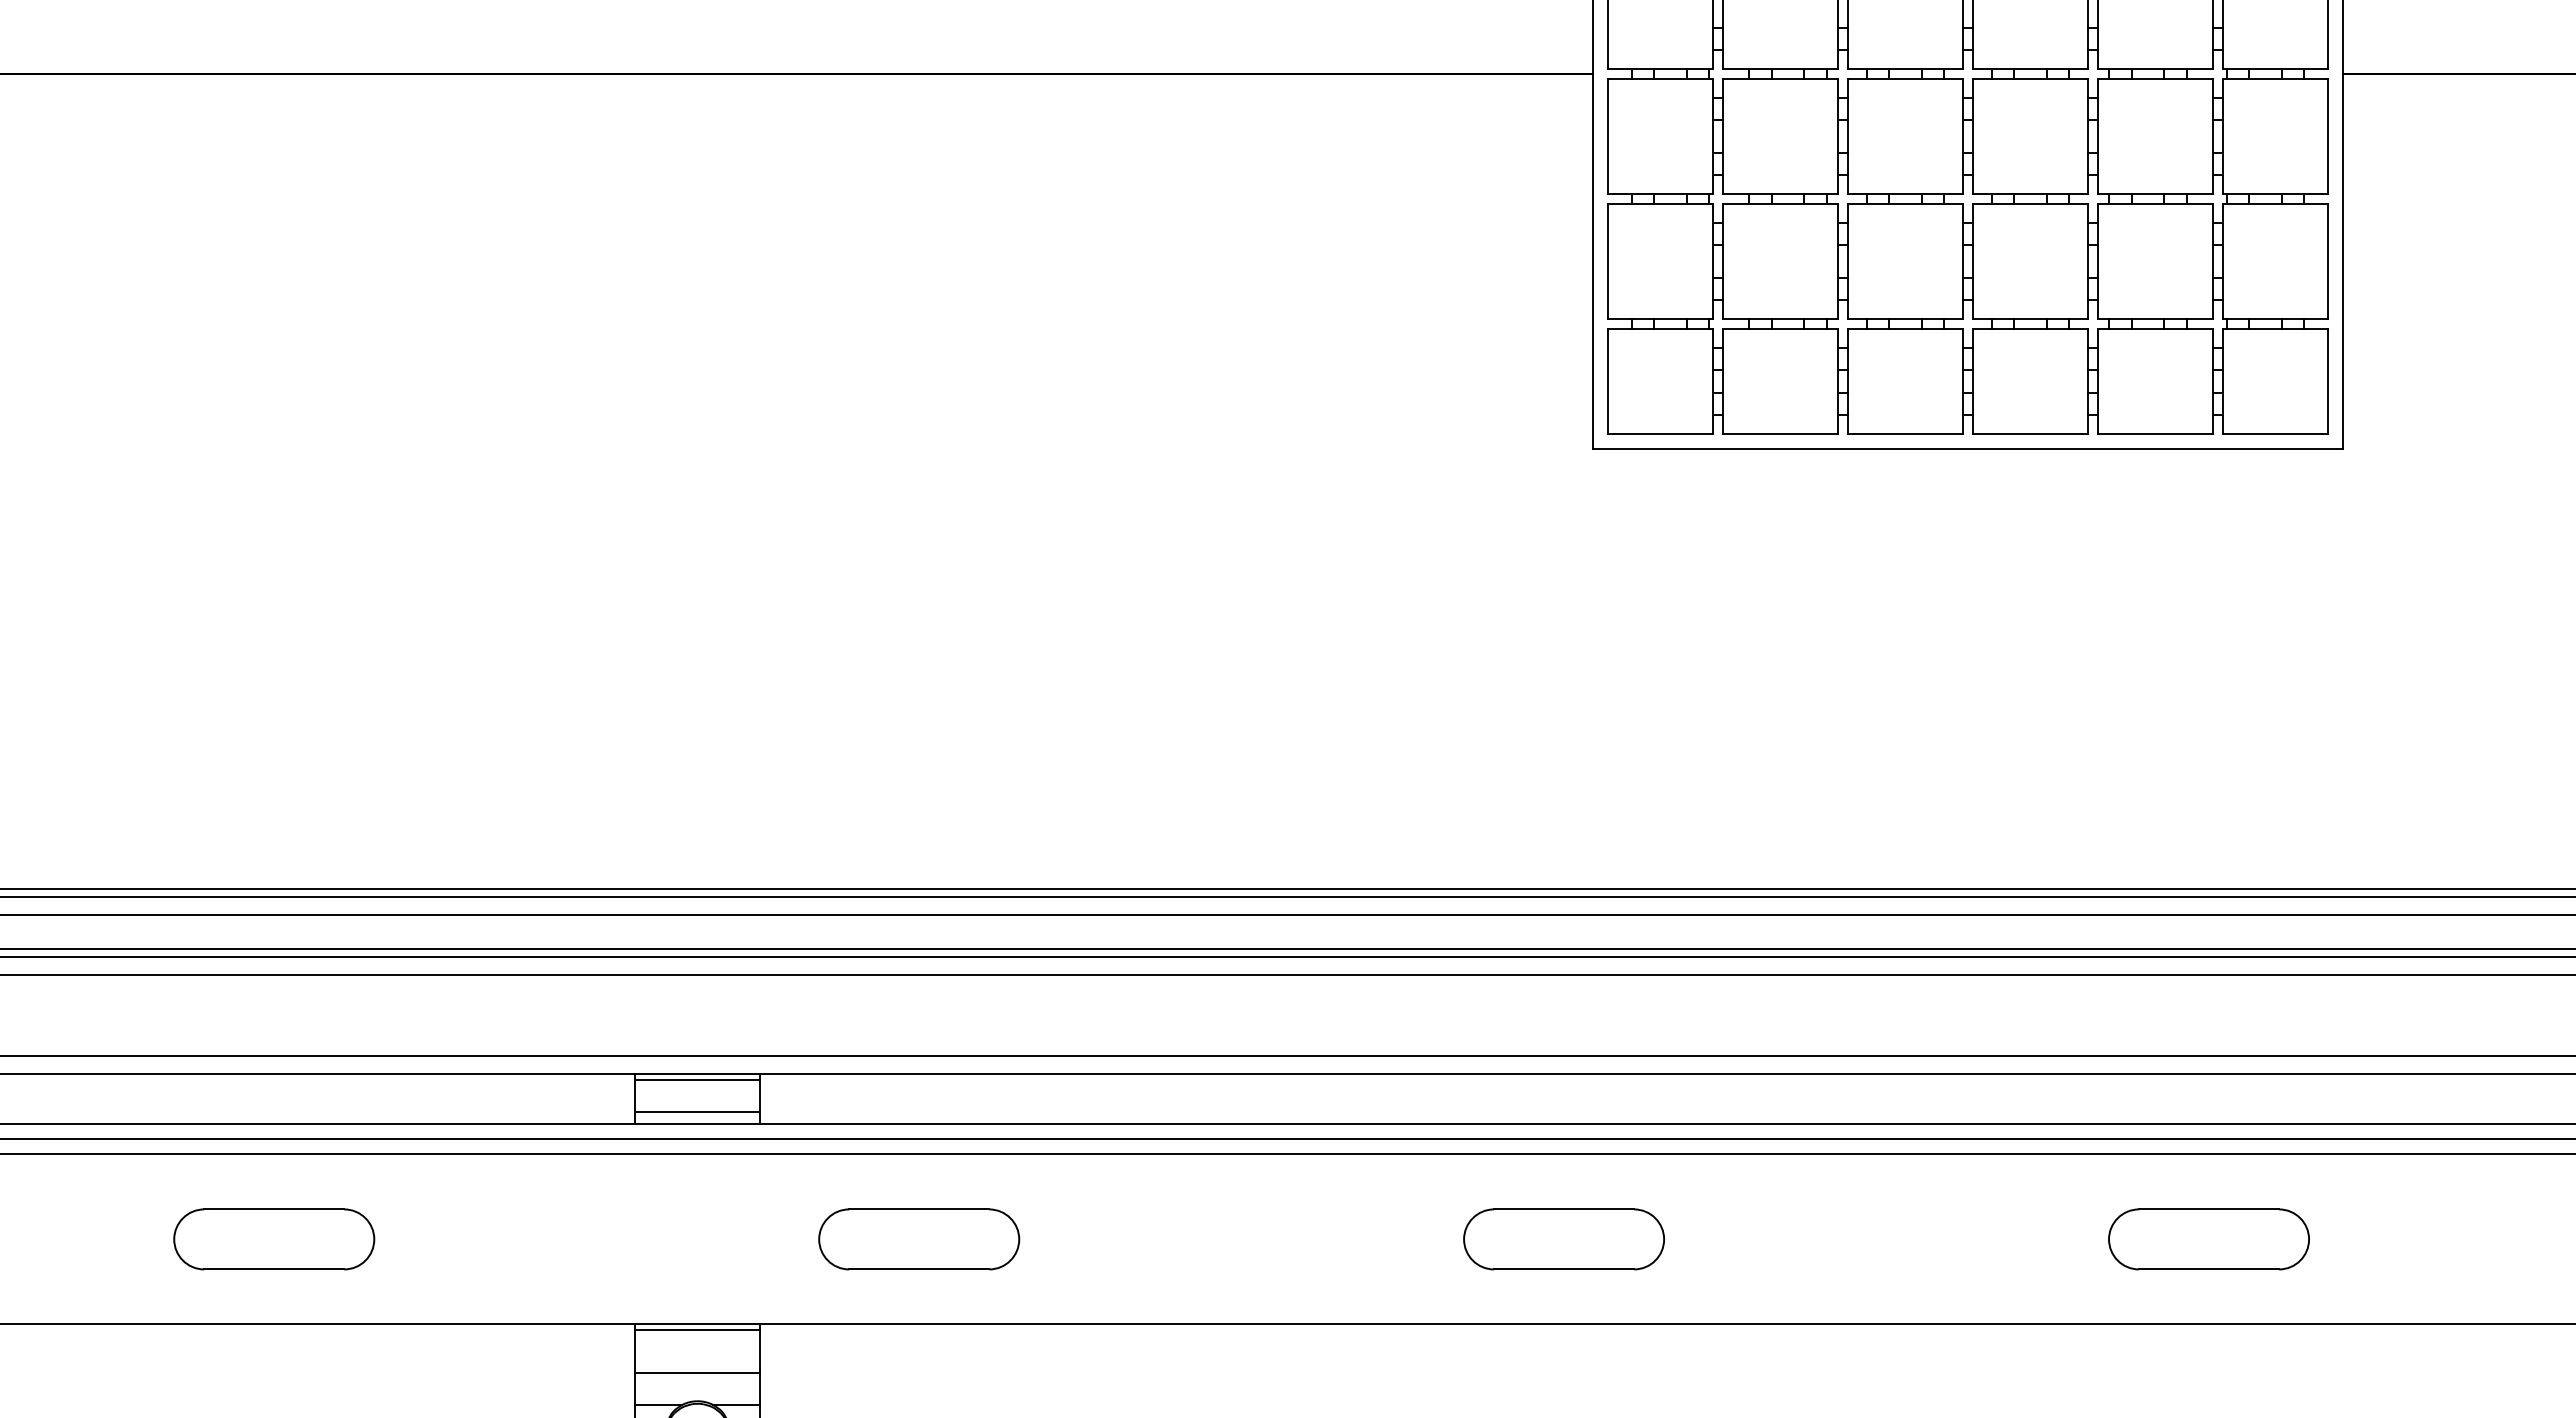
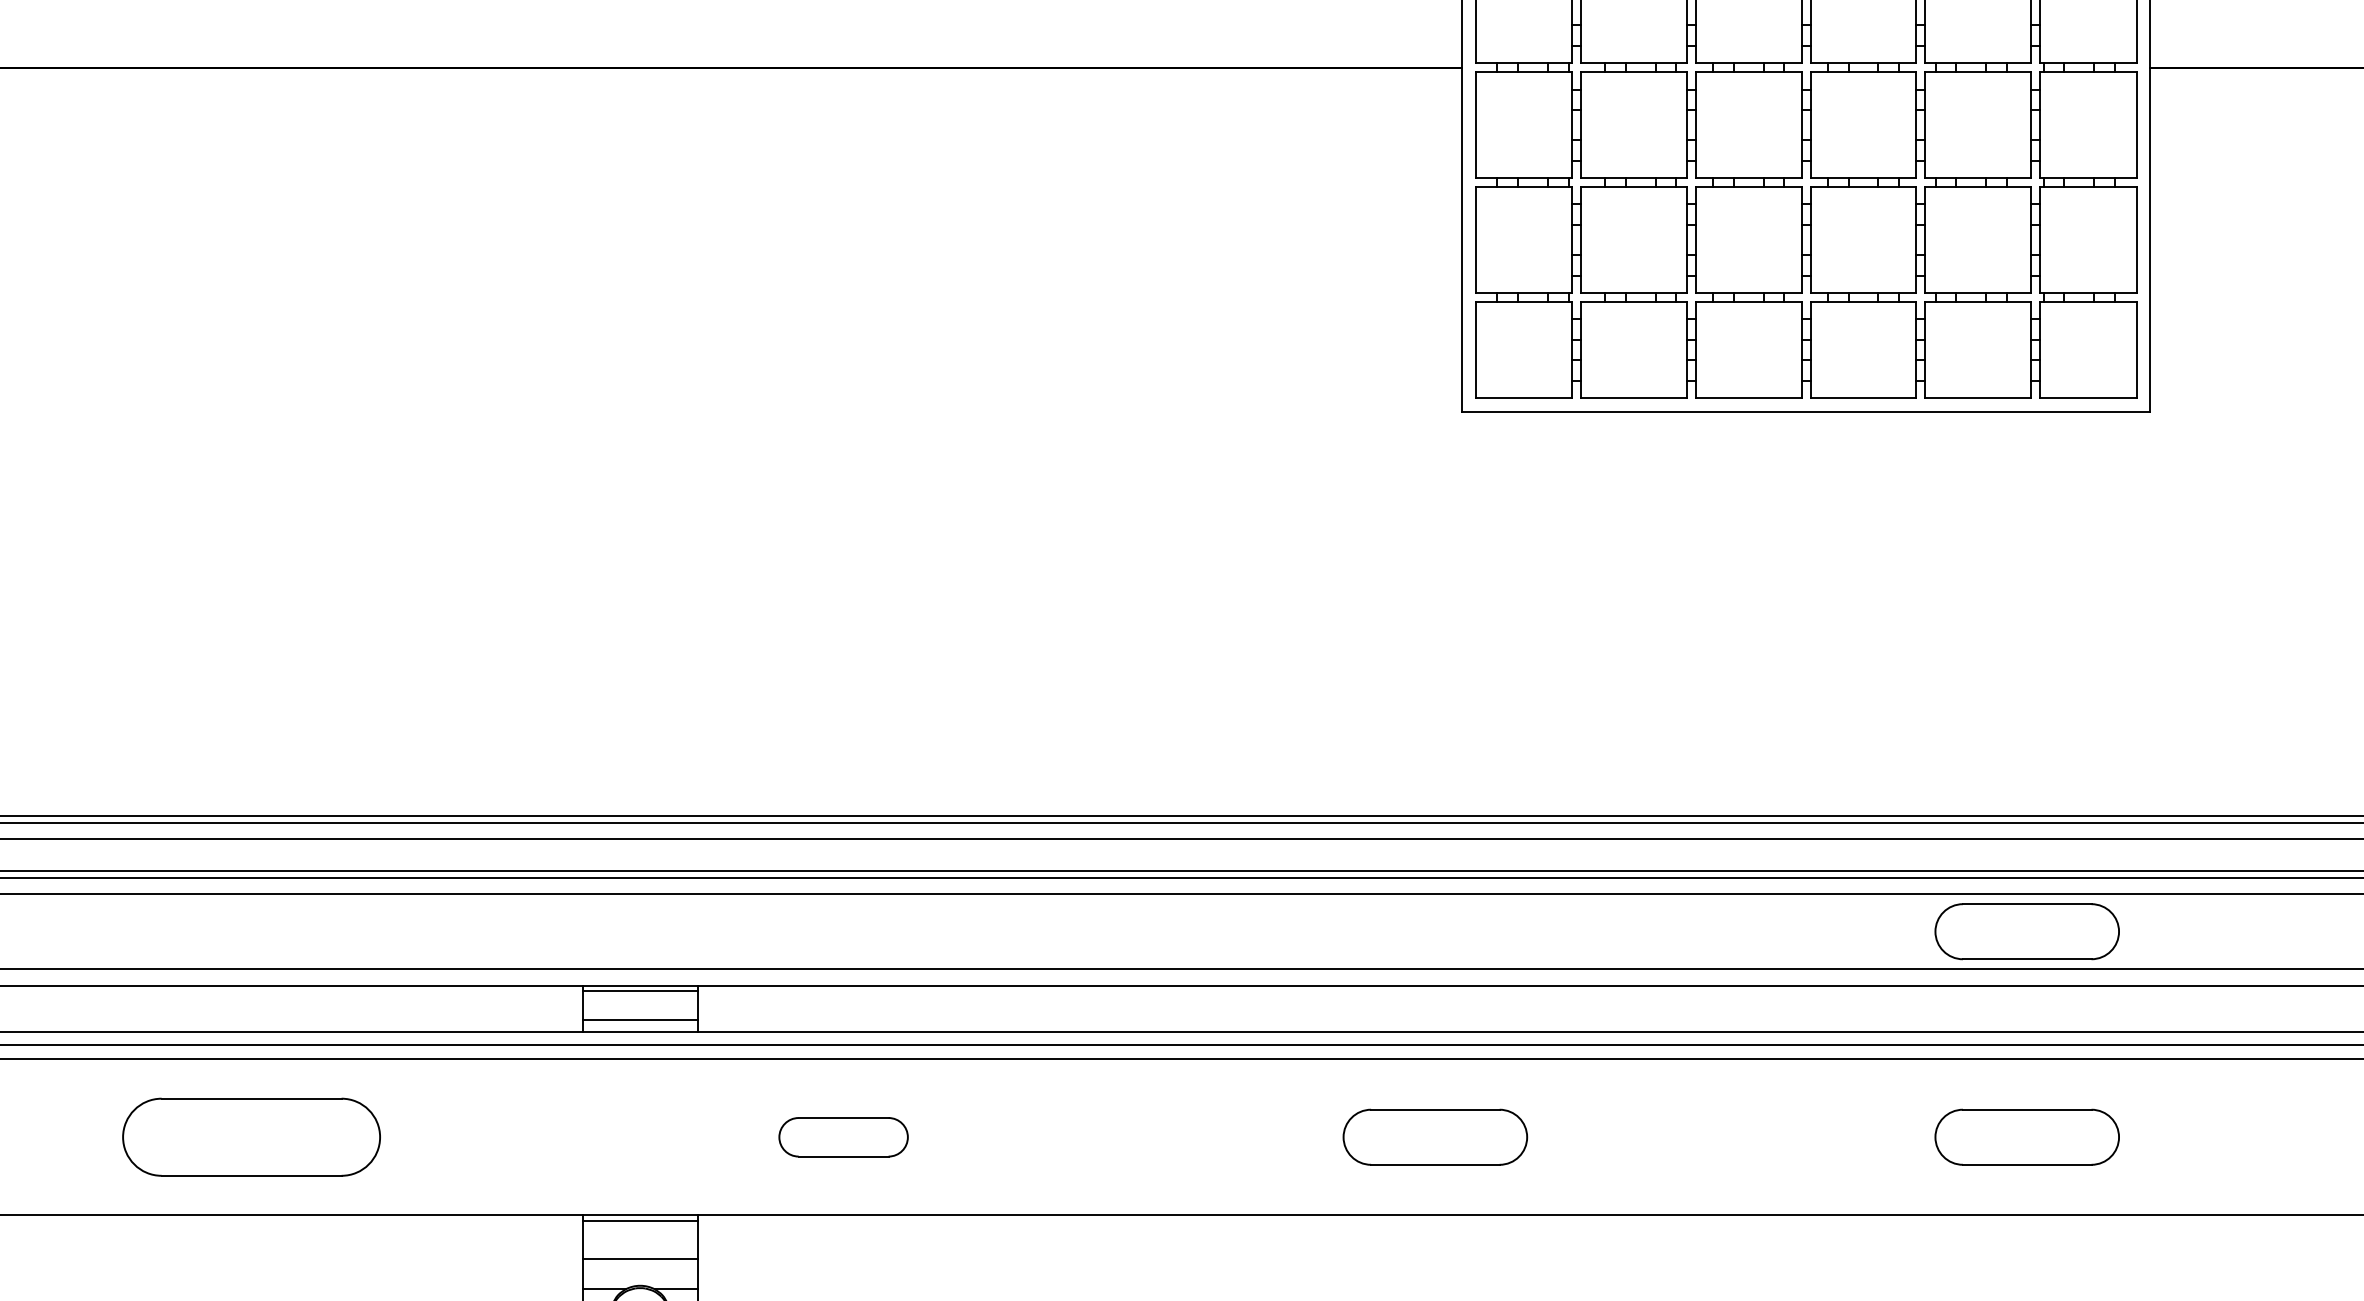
part: (2208, 1015) -> (2026, 931), added
part: (274, 1239) -> (251, 1137), size x1.4
part: (919, 1239) -> (843, 1137), size x0.7

